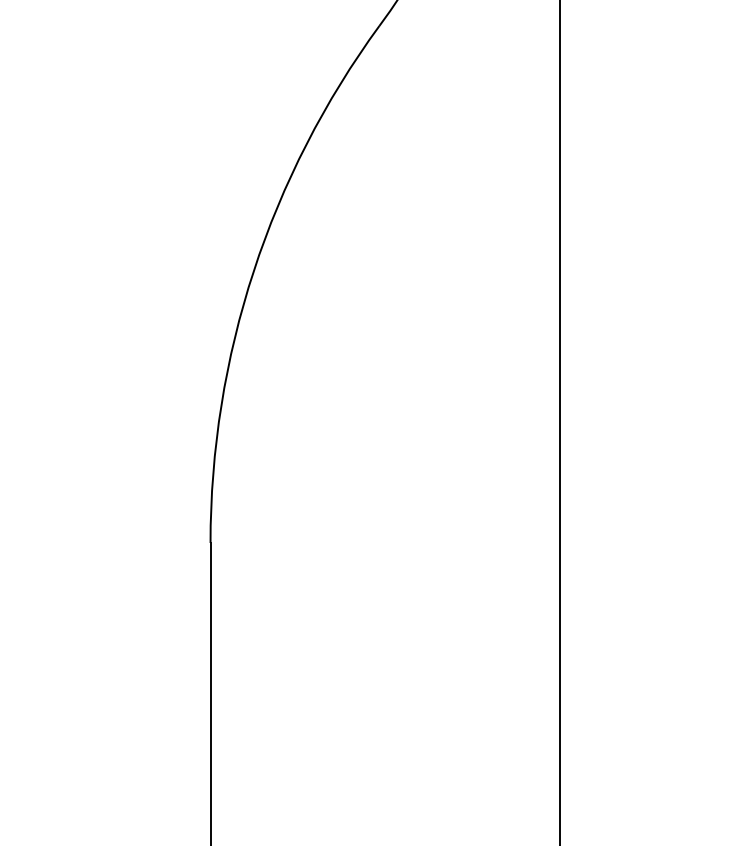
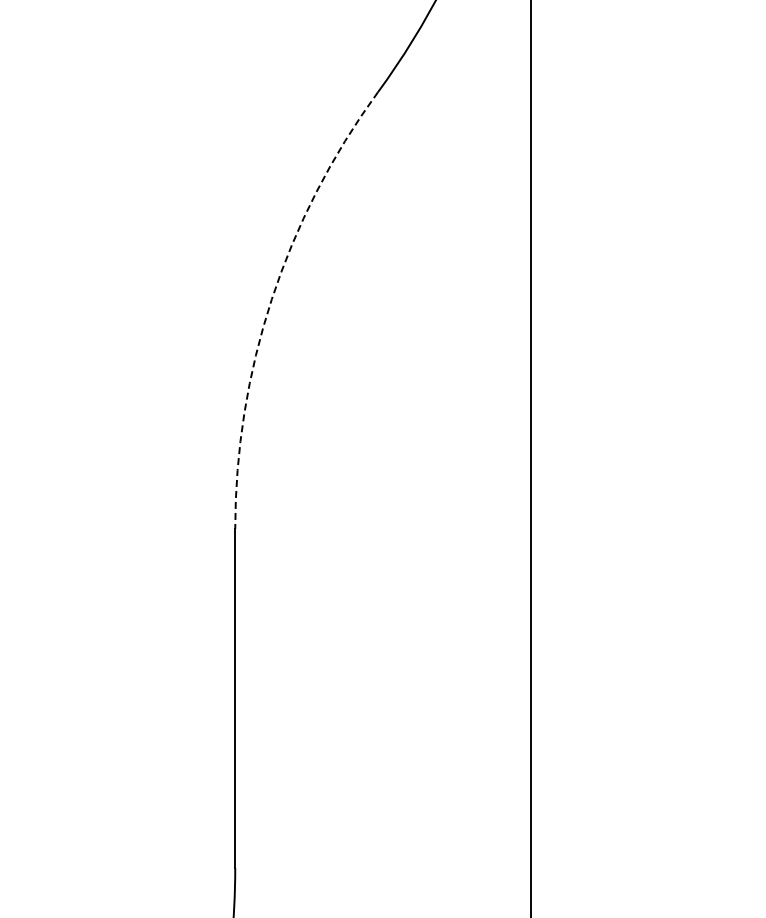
arc: (253, 271) -> (271, 299), solid -> dashed

